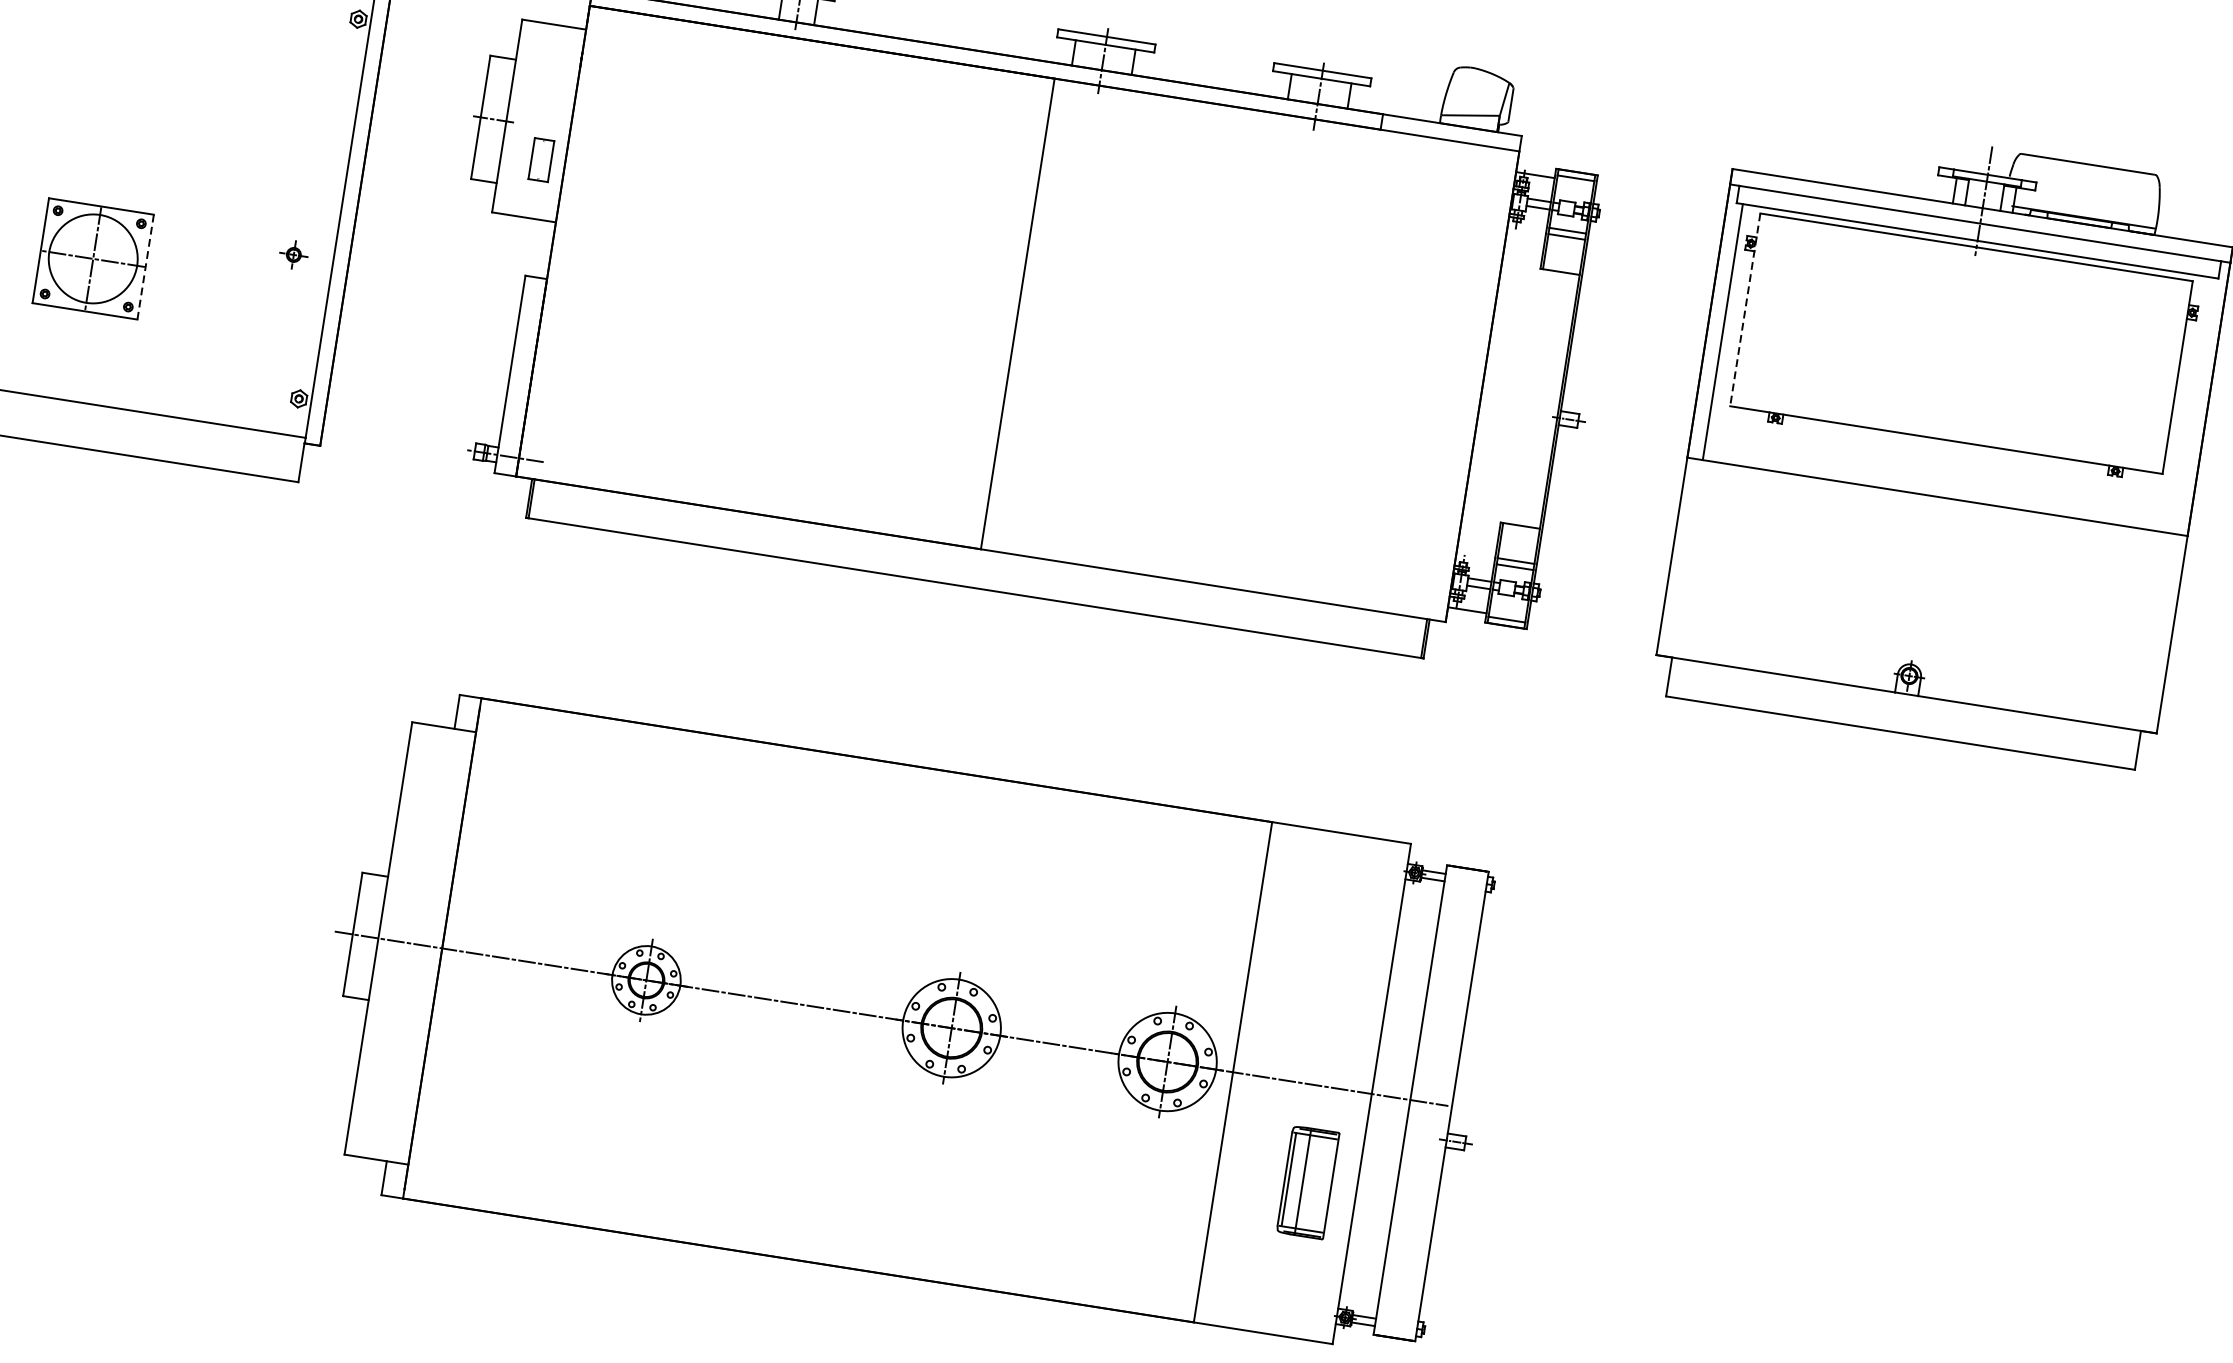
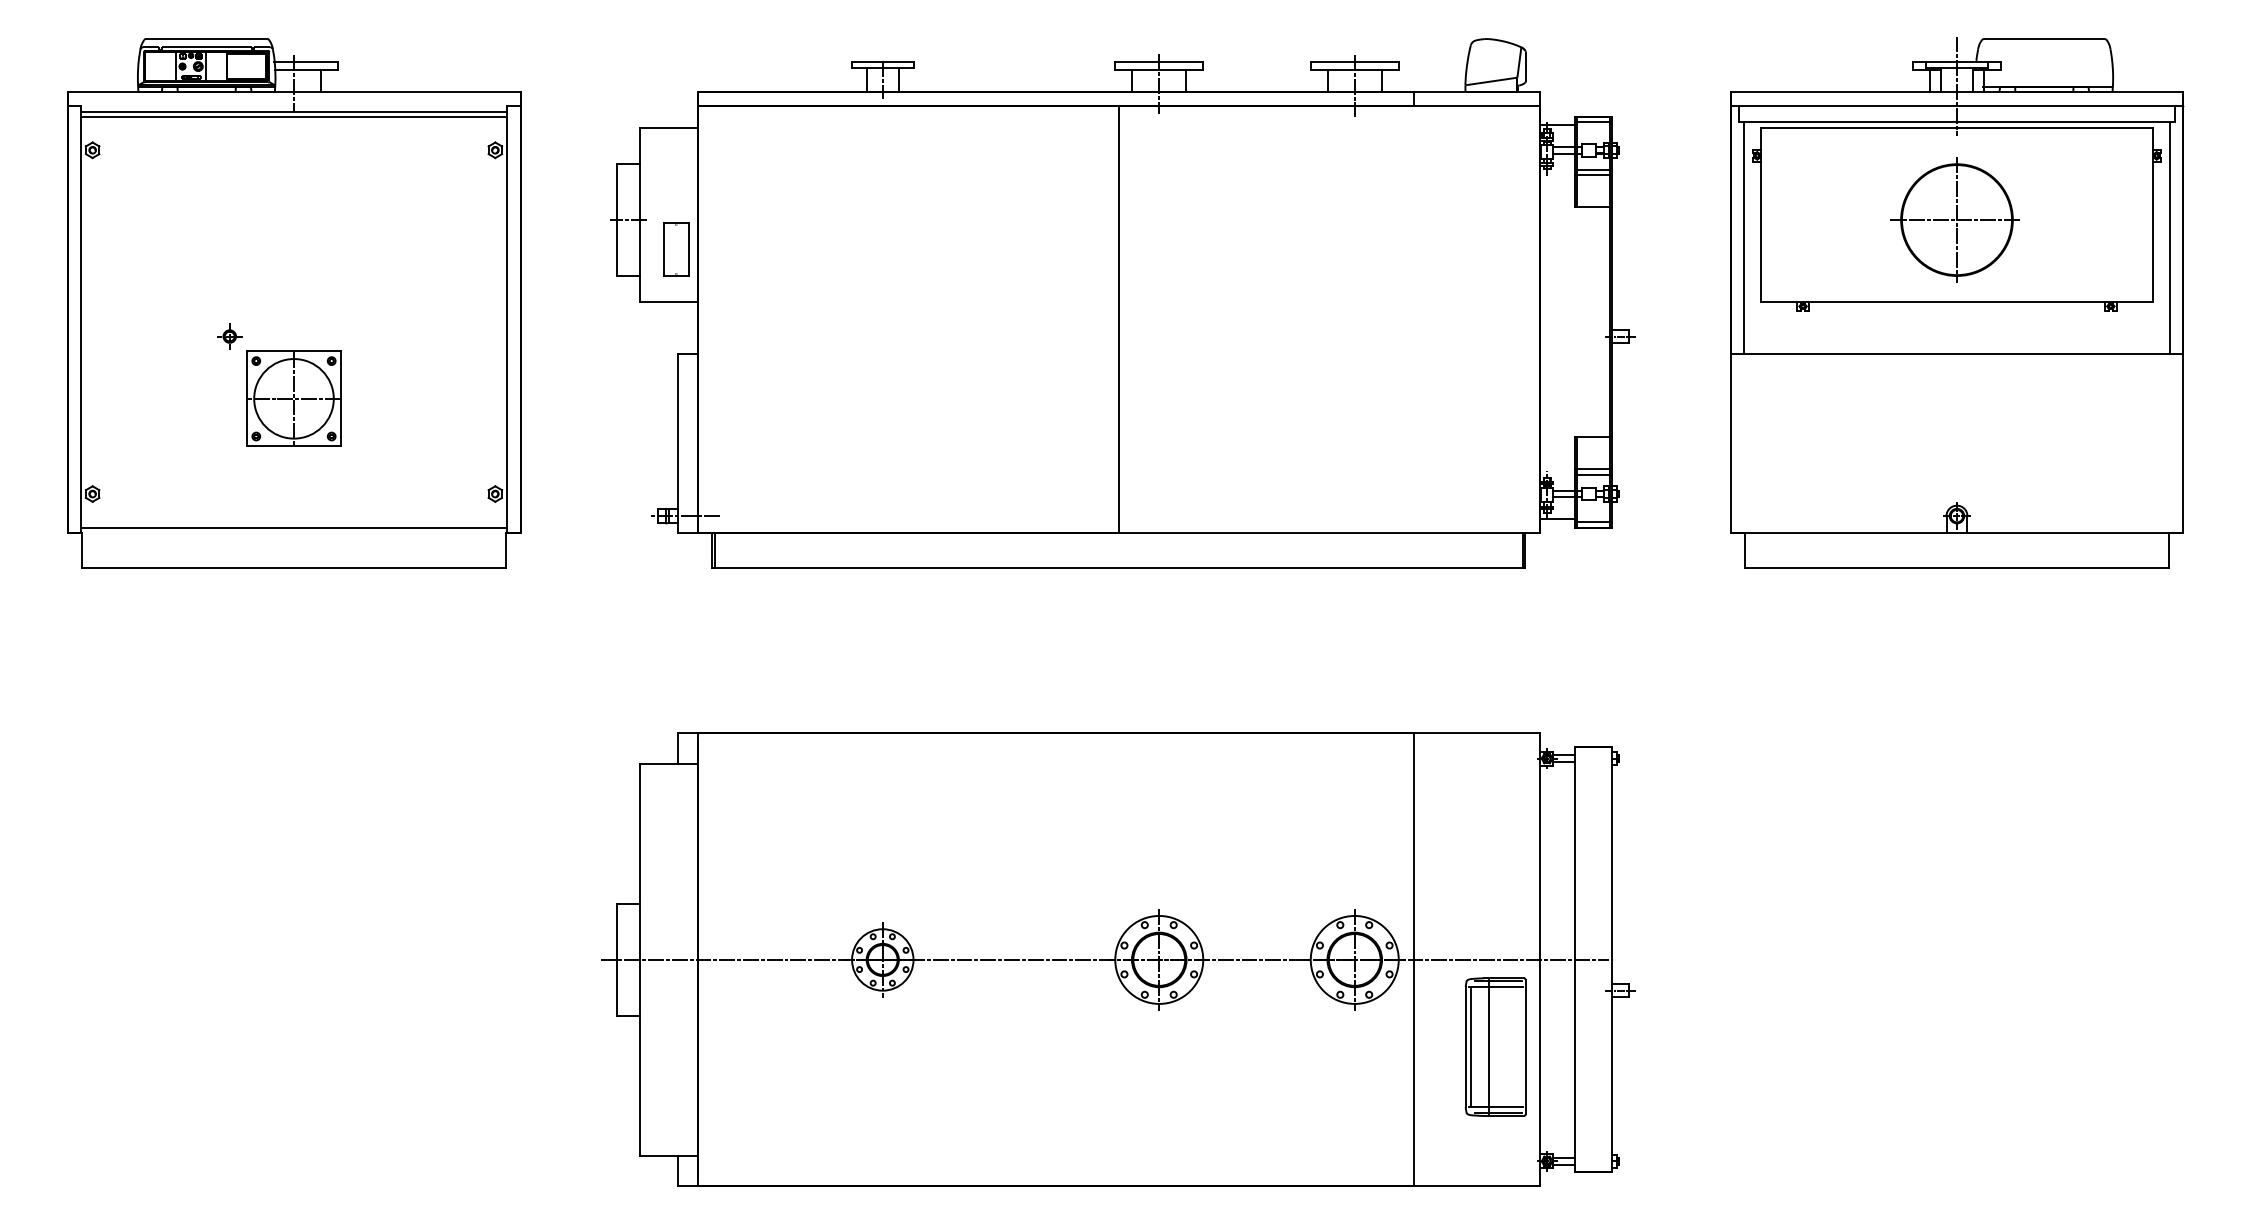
part: (541, 160) -> (676, 249), size x1.43
part: (293, 254) -> (229, 336), moved
line: (145, 267) -> (341, 399), dashed -> solid
line: (1745, 310) -> (1761, 215), dashed -> solid
part: (1957, 348) -> (1954, 219), added
line: (2192, 405) -> (2169, 237), added
part: (1308, 1181) -> (1495, 1046), size x1.43

